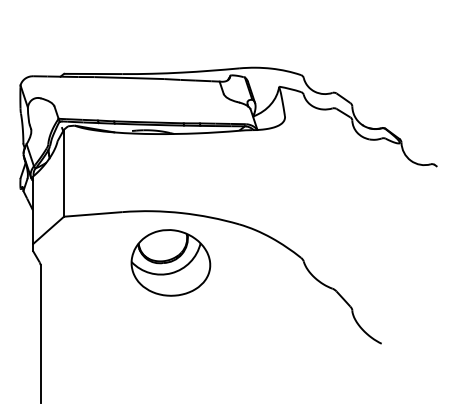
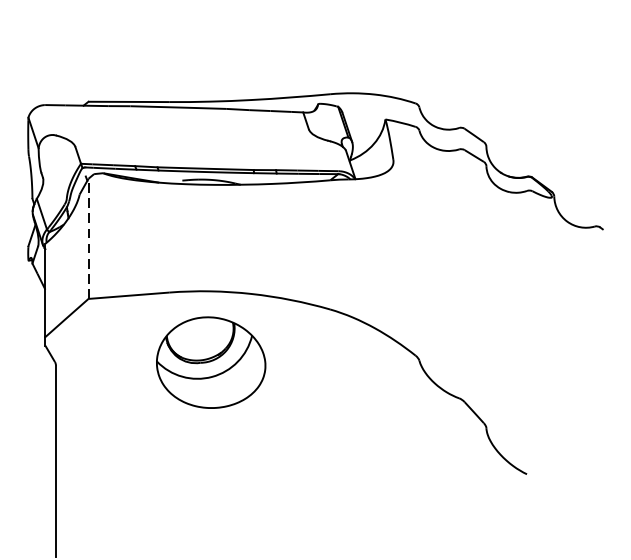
line: (64, 173) -> (89, 239), solid -> dashed
part: (170, 262) -> (210, 362), moved

